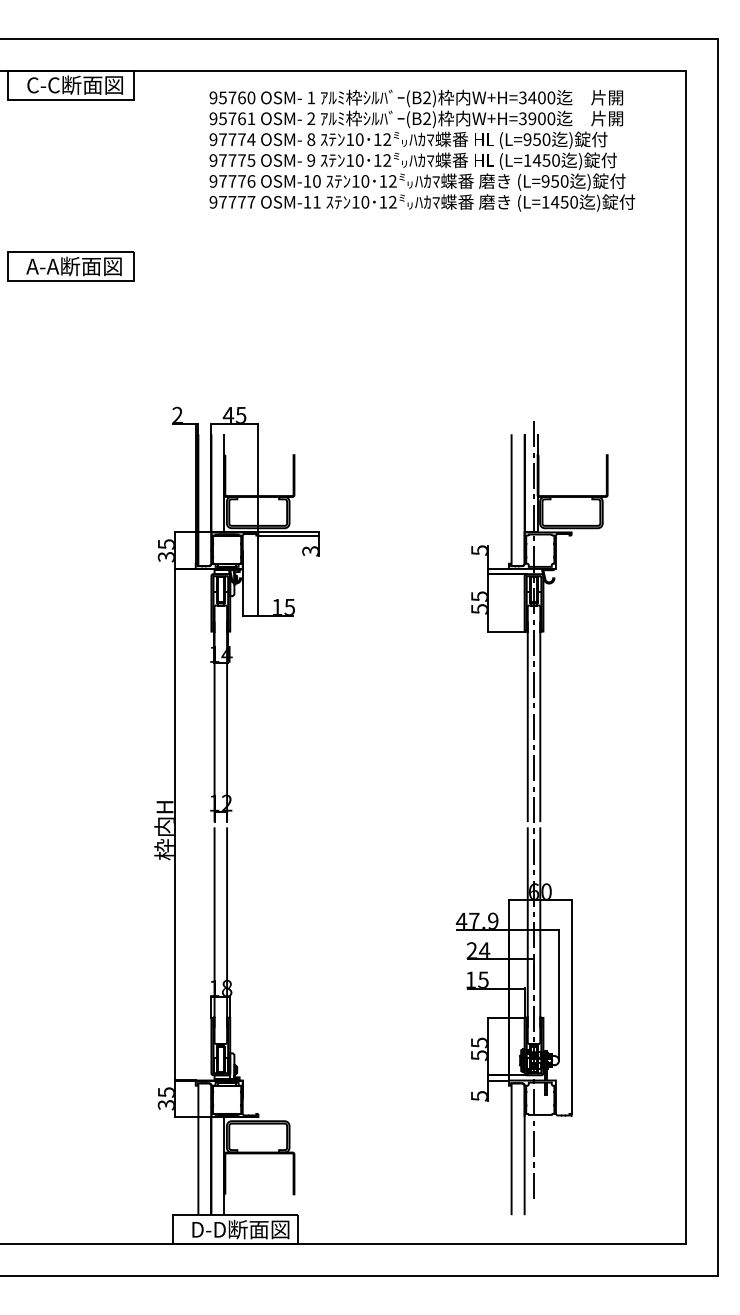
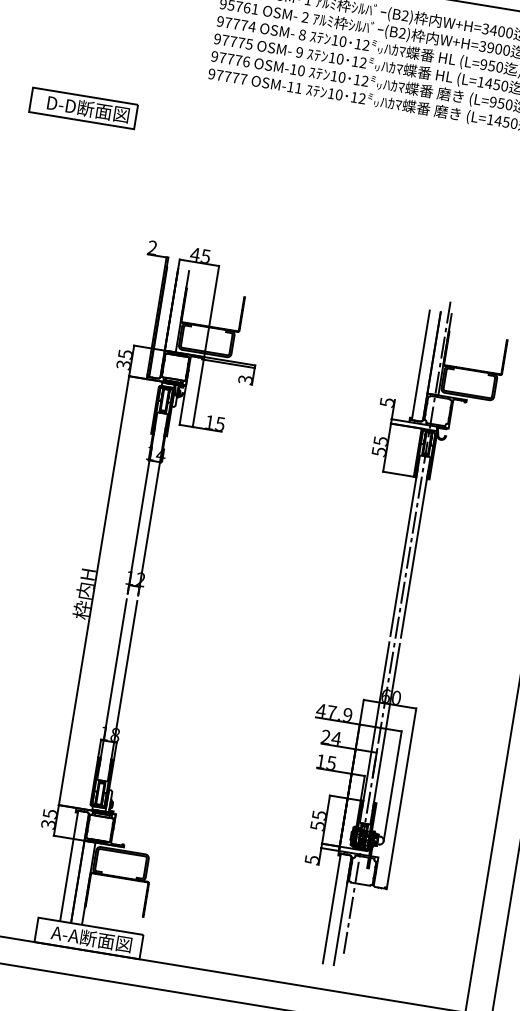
text: (75, 266) -> (87, 108), A-A断面図 -> D-D断面図
text: (239, 1229) -> (92, 938), D-D断面図 -> A-A断面図

